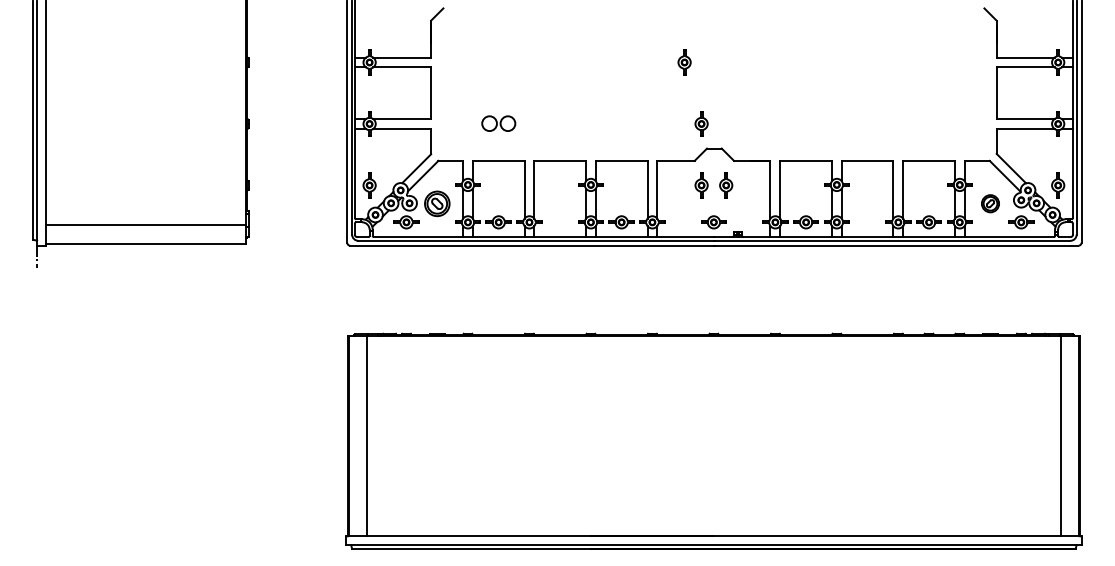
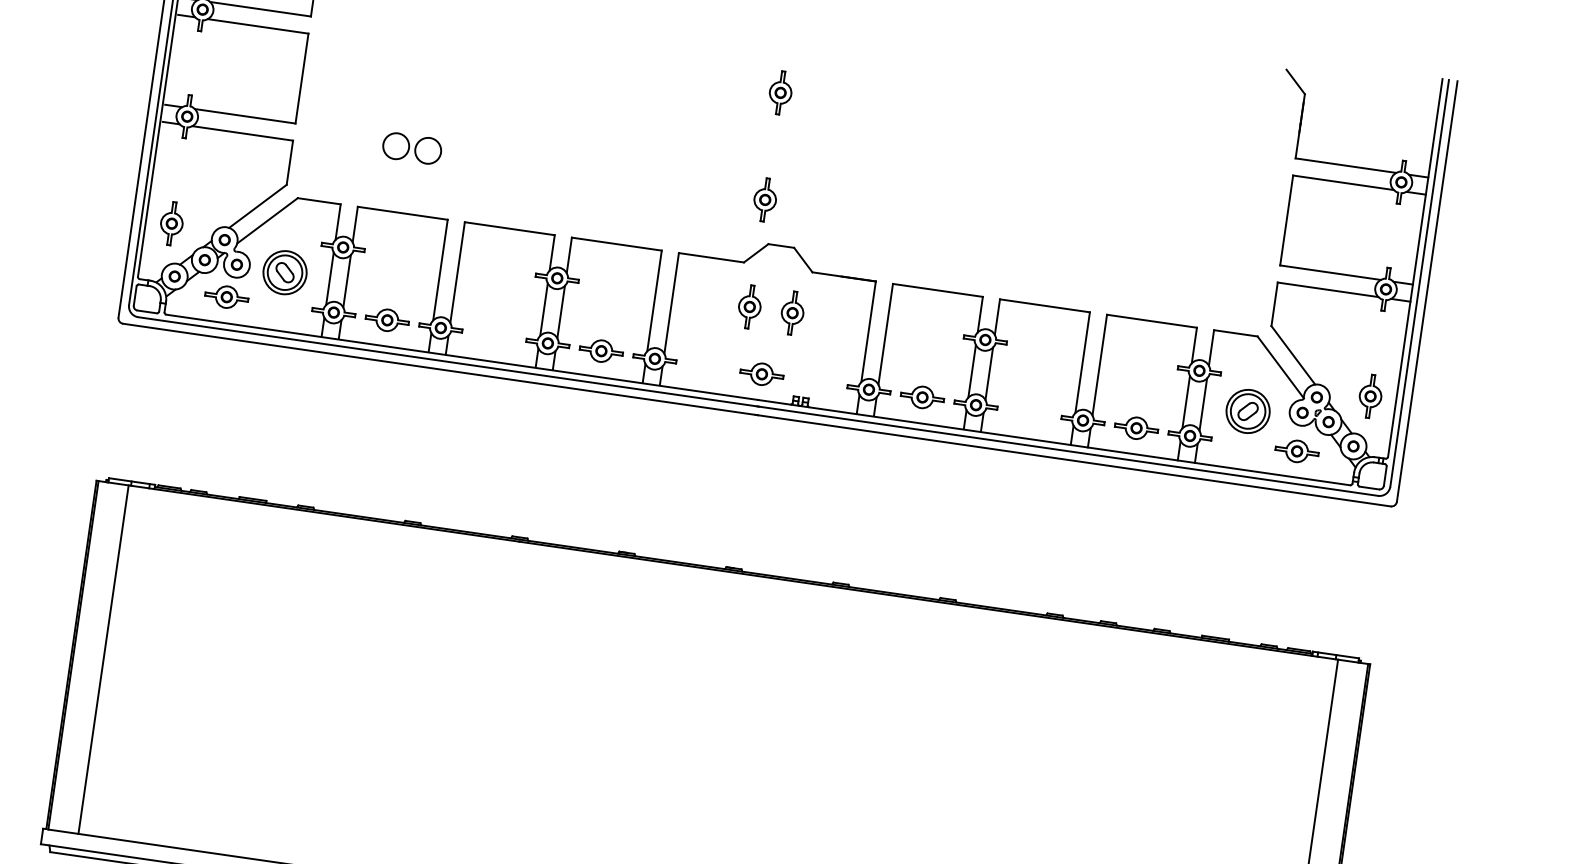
part: (684, 62) -> (780, 92), moved
part: (990, 203) -> (1248, 410), size x1.43

